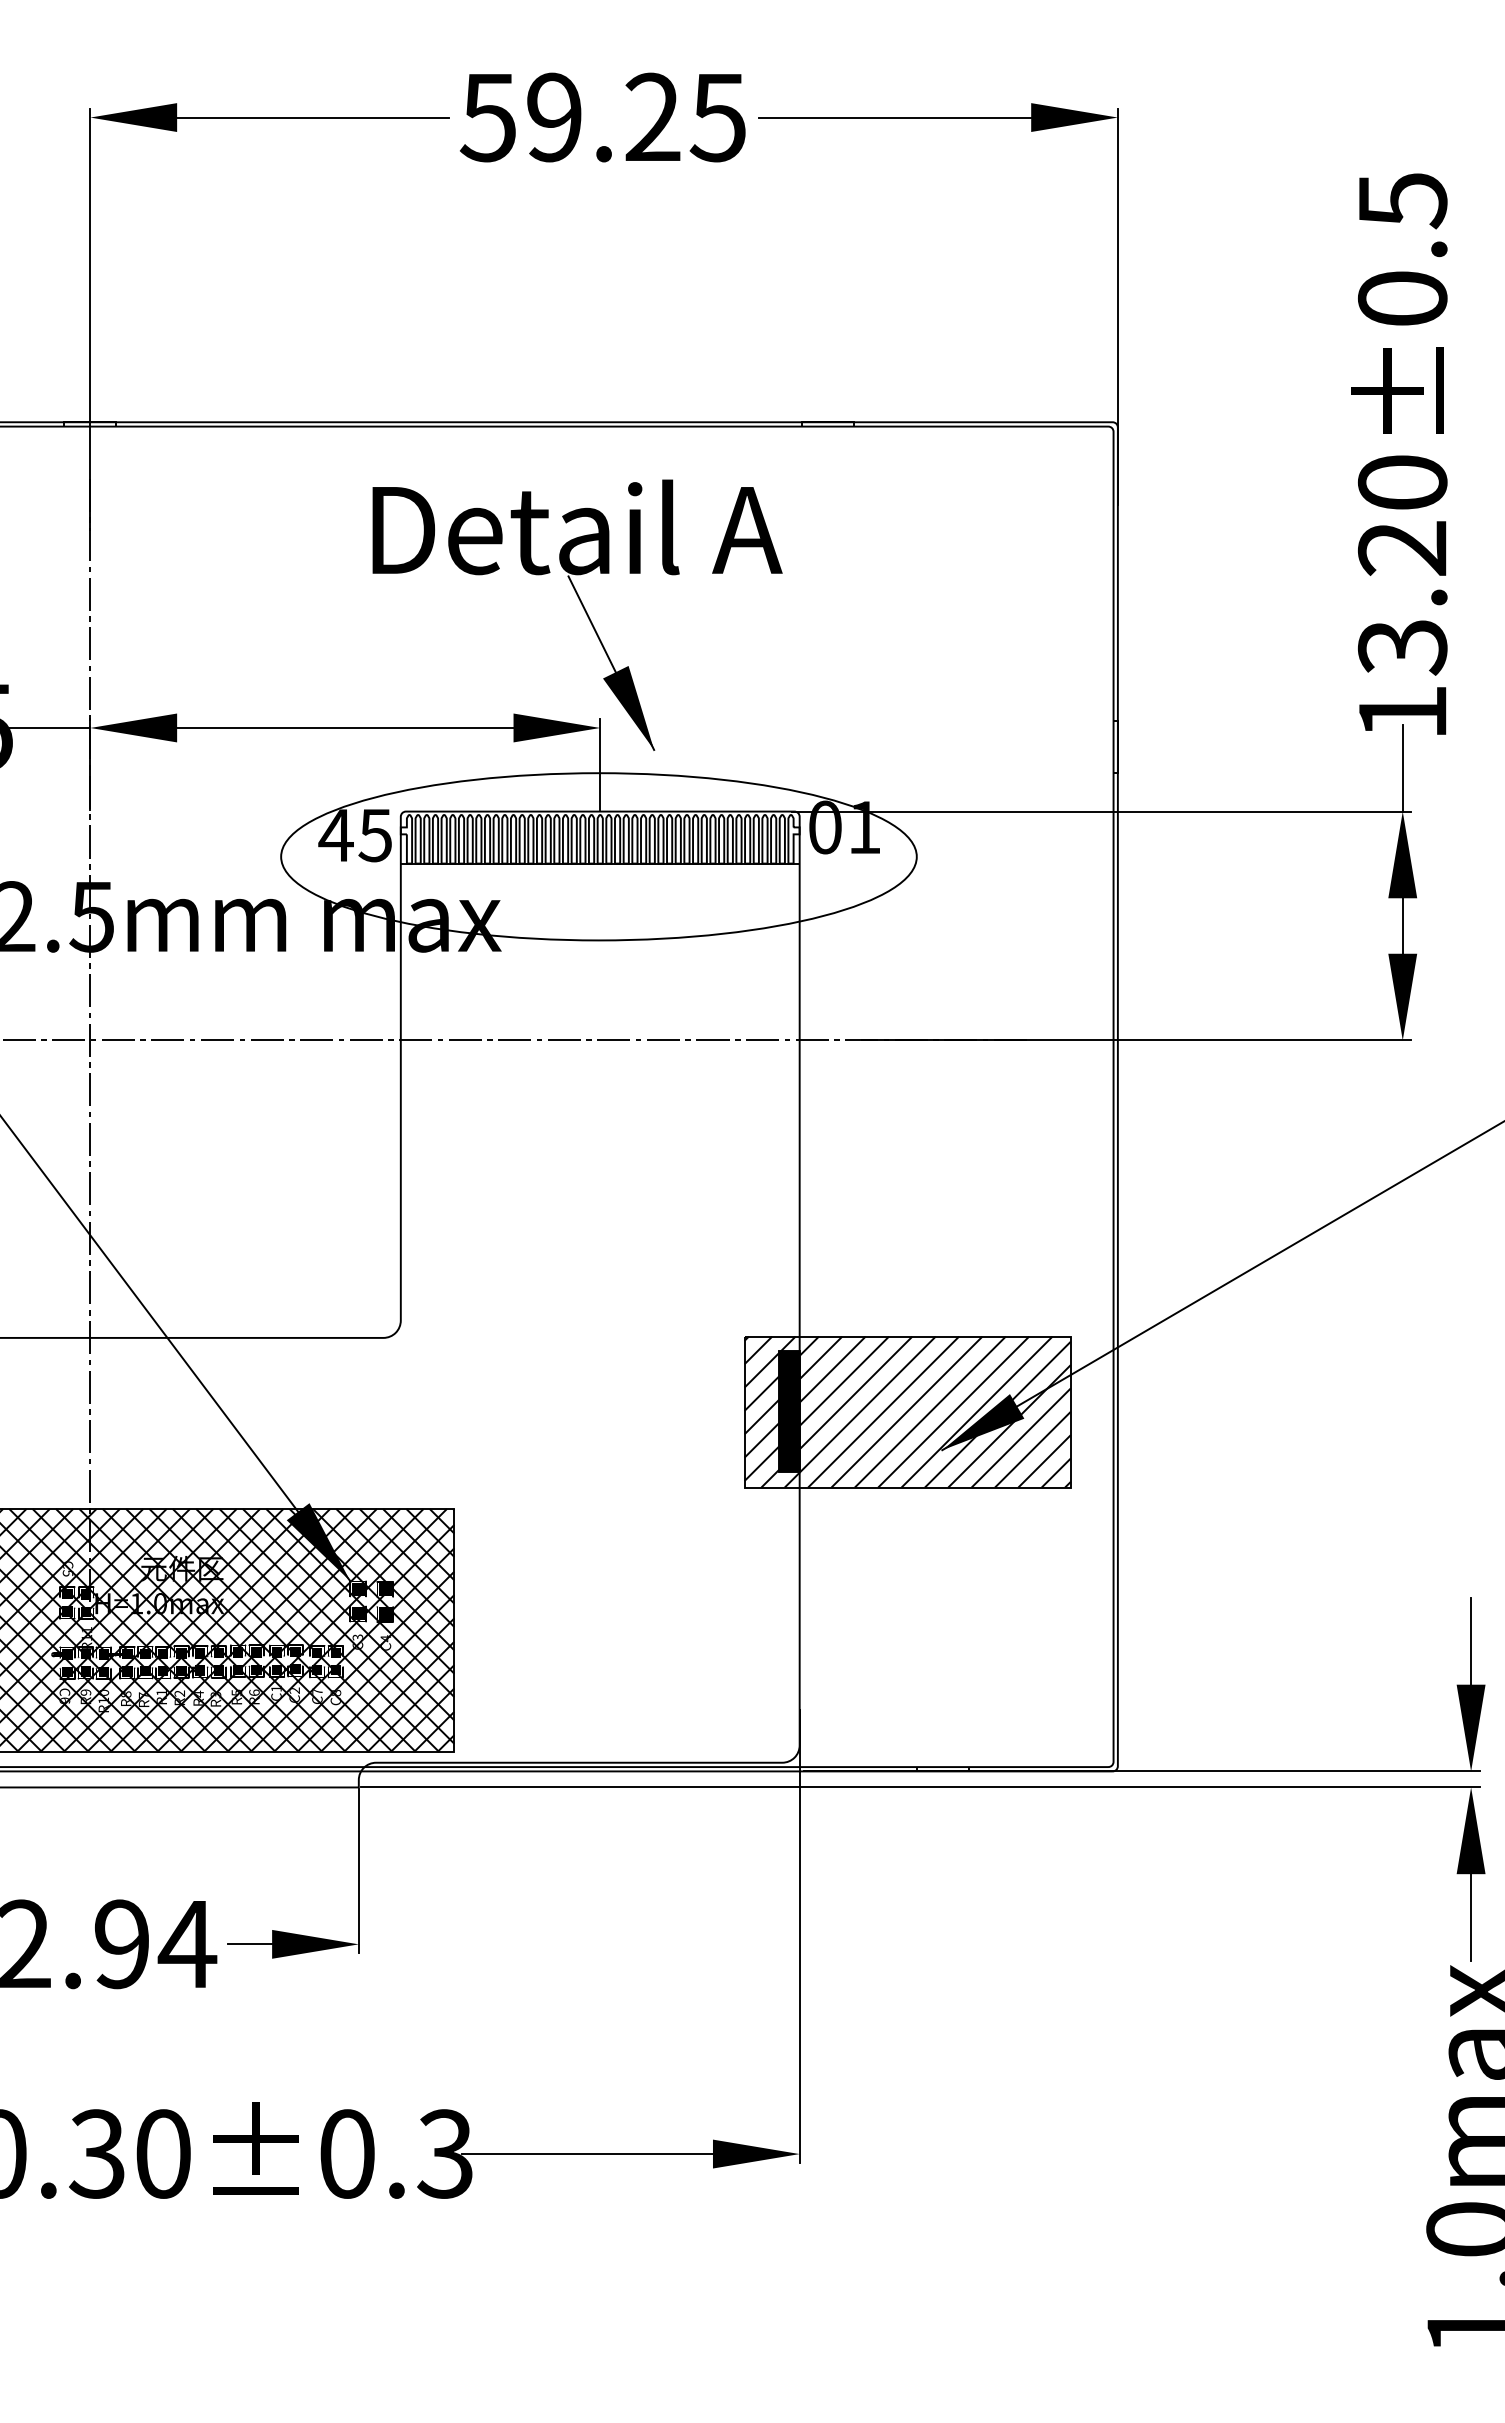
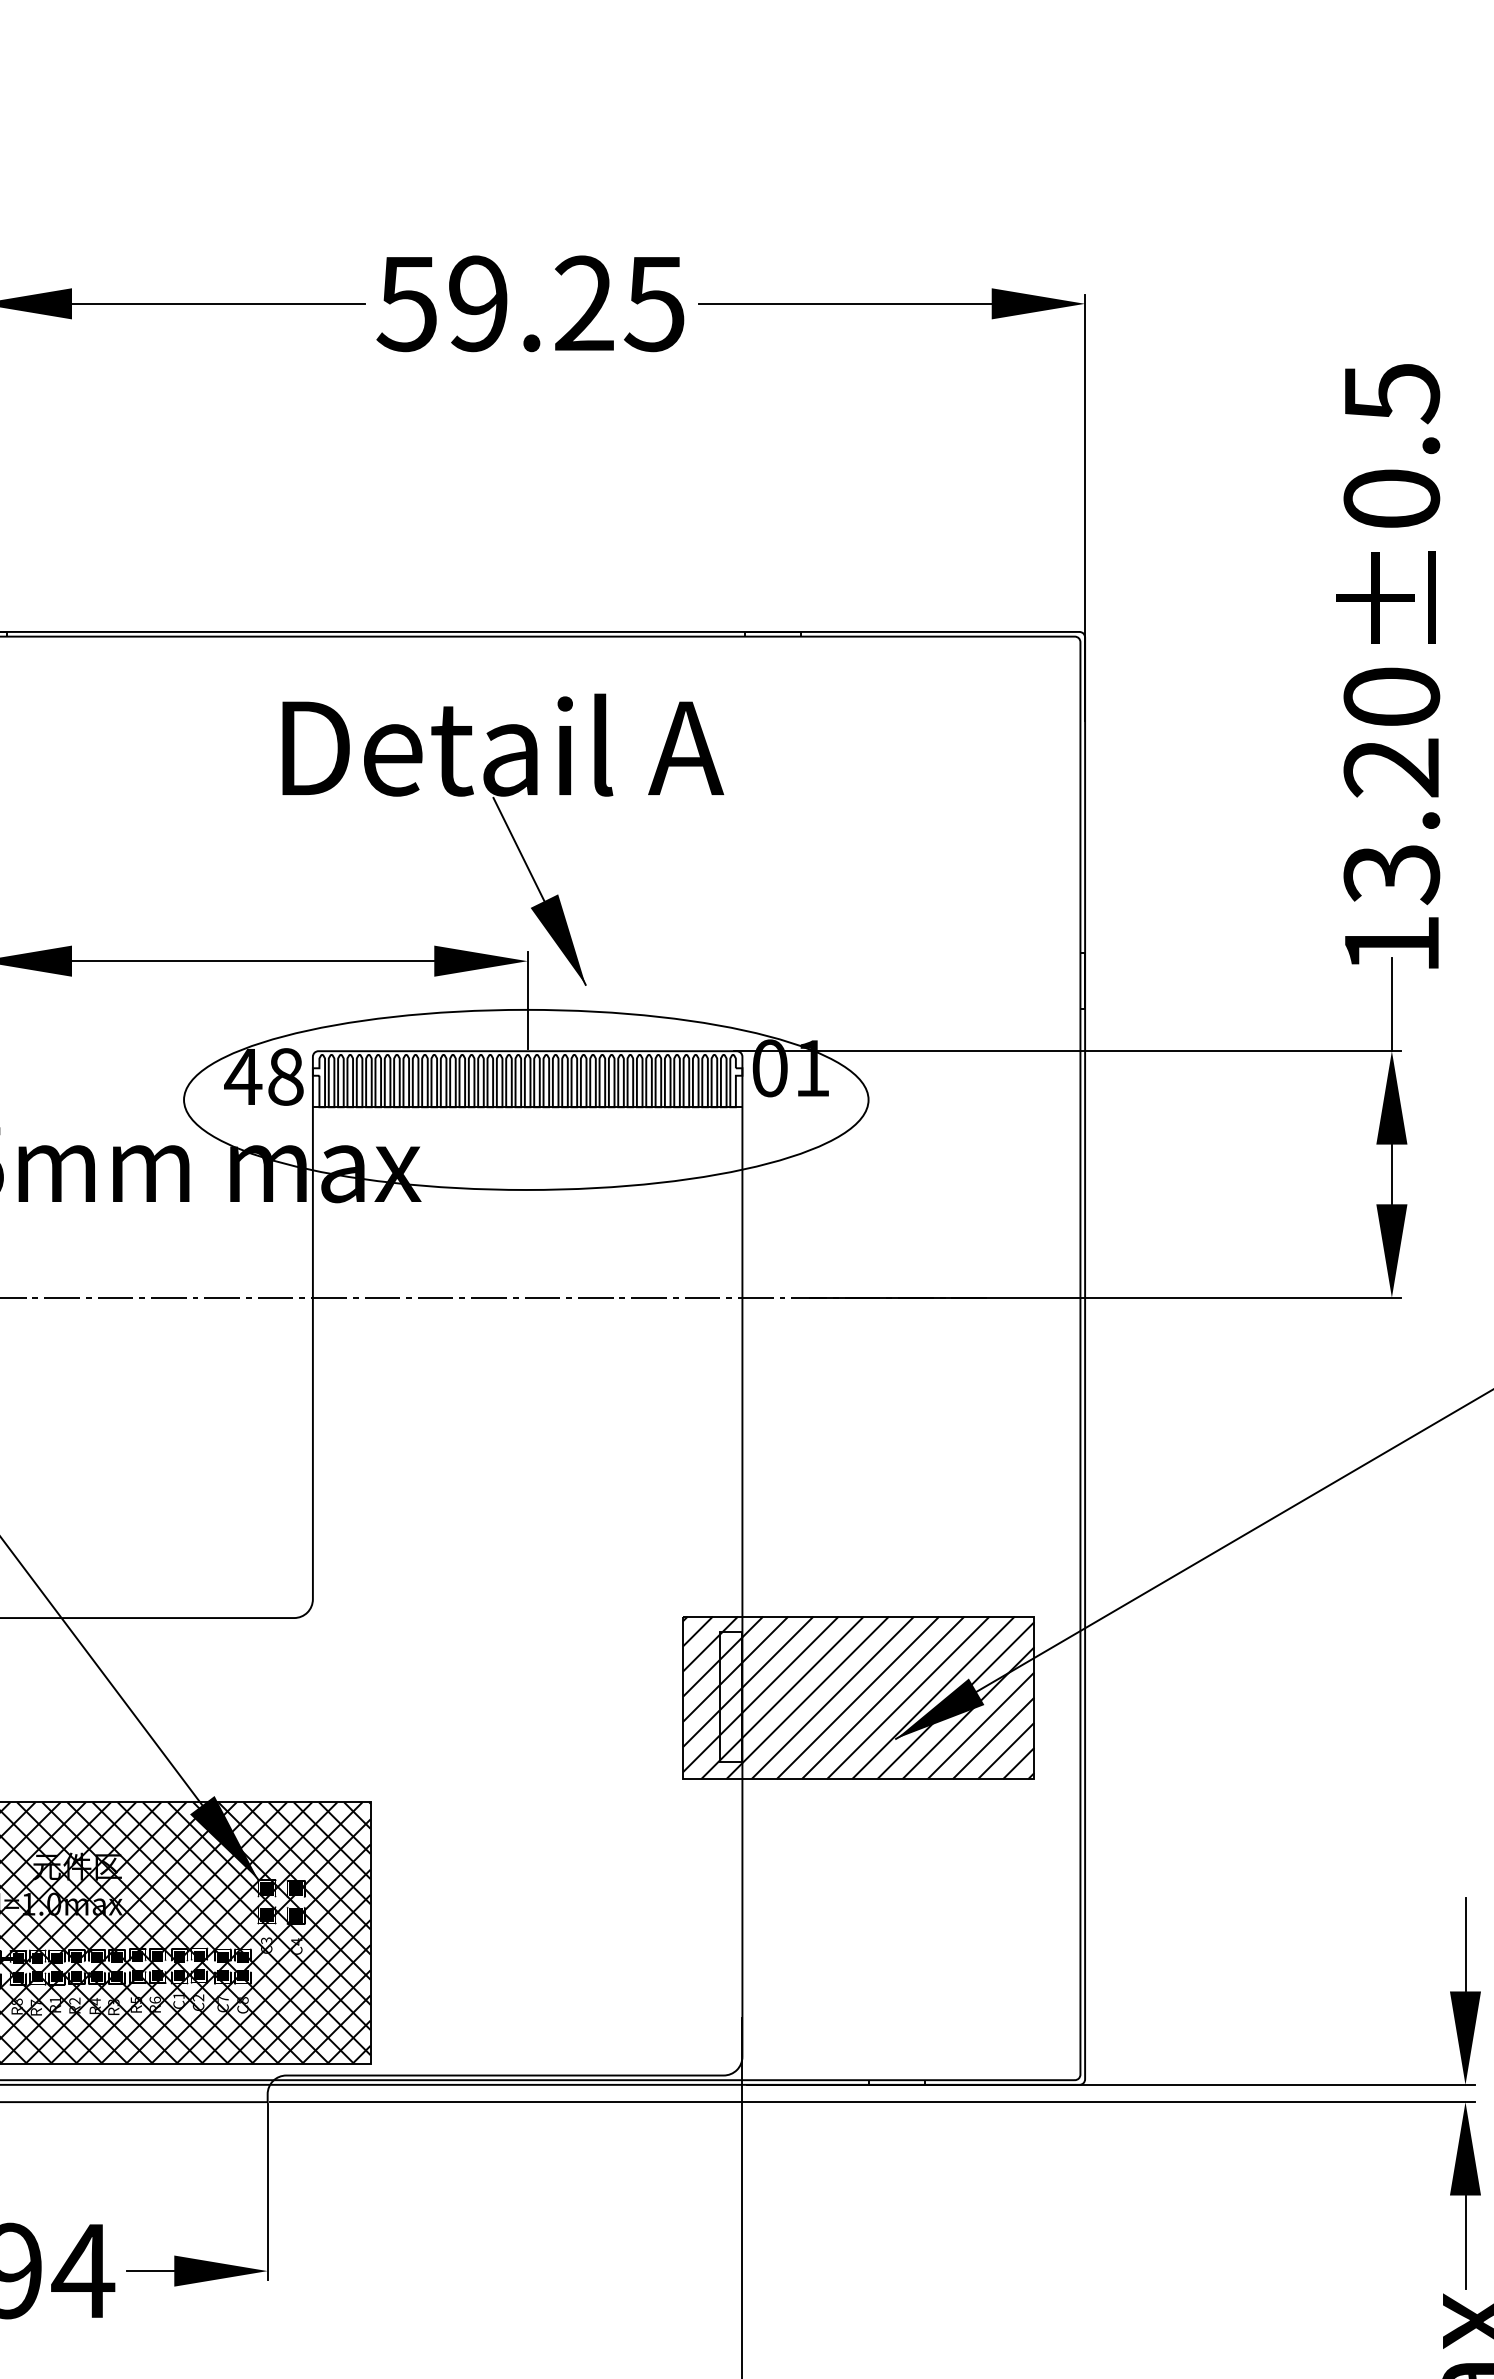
text: (375, 835) -> (285, 1076), 45 -> 48
fill: (789, 1411) -> (731, 1697), removed

